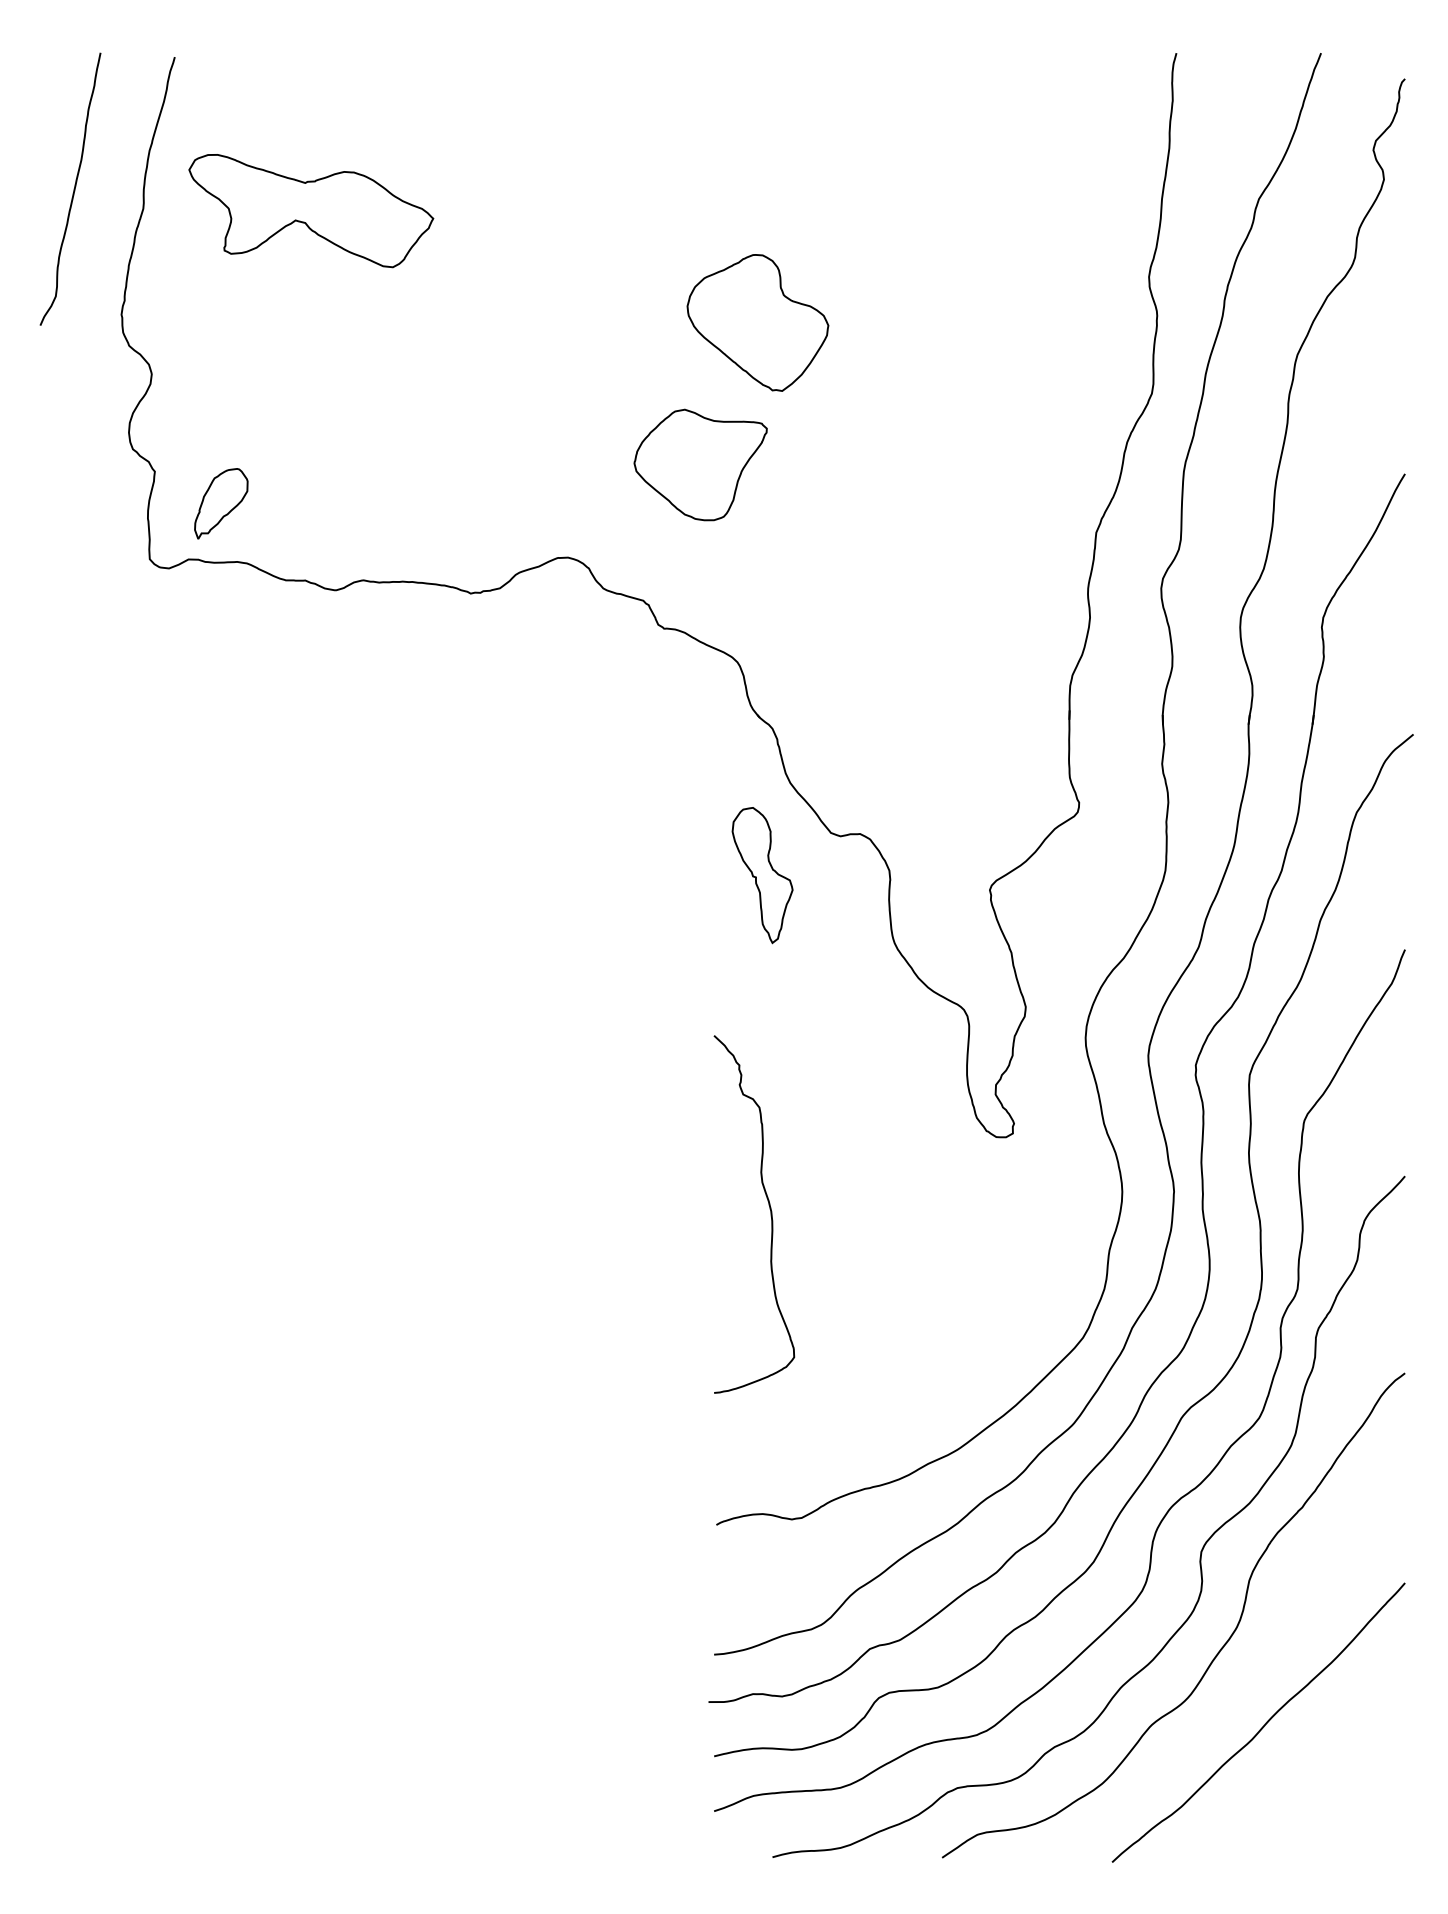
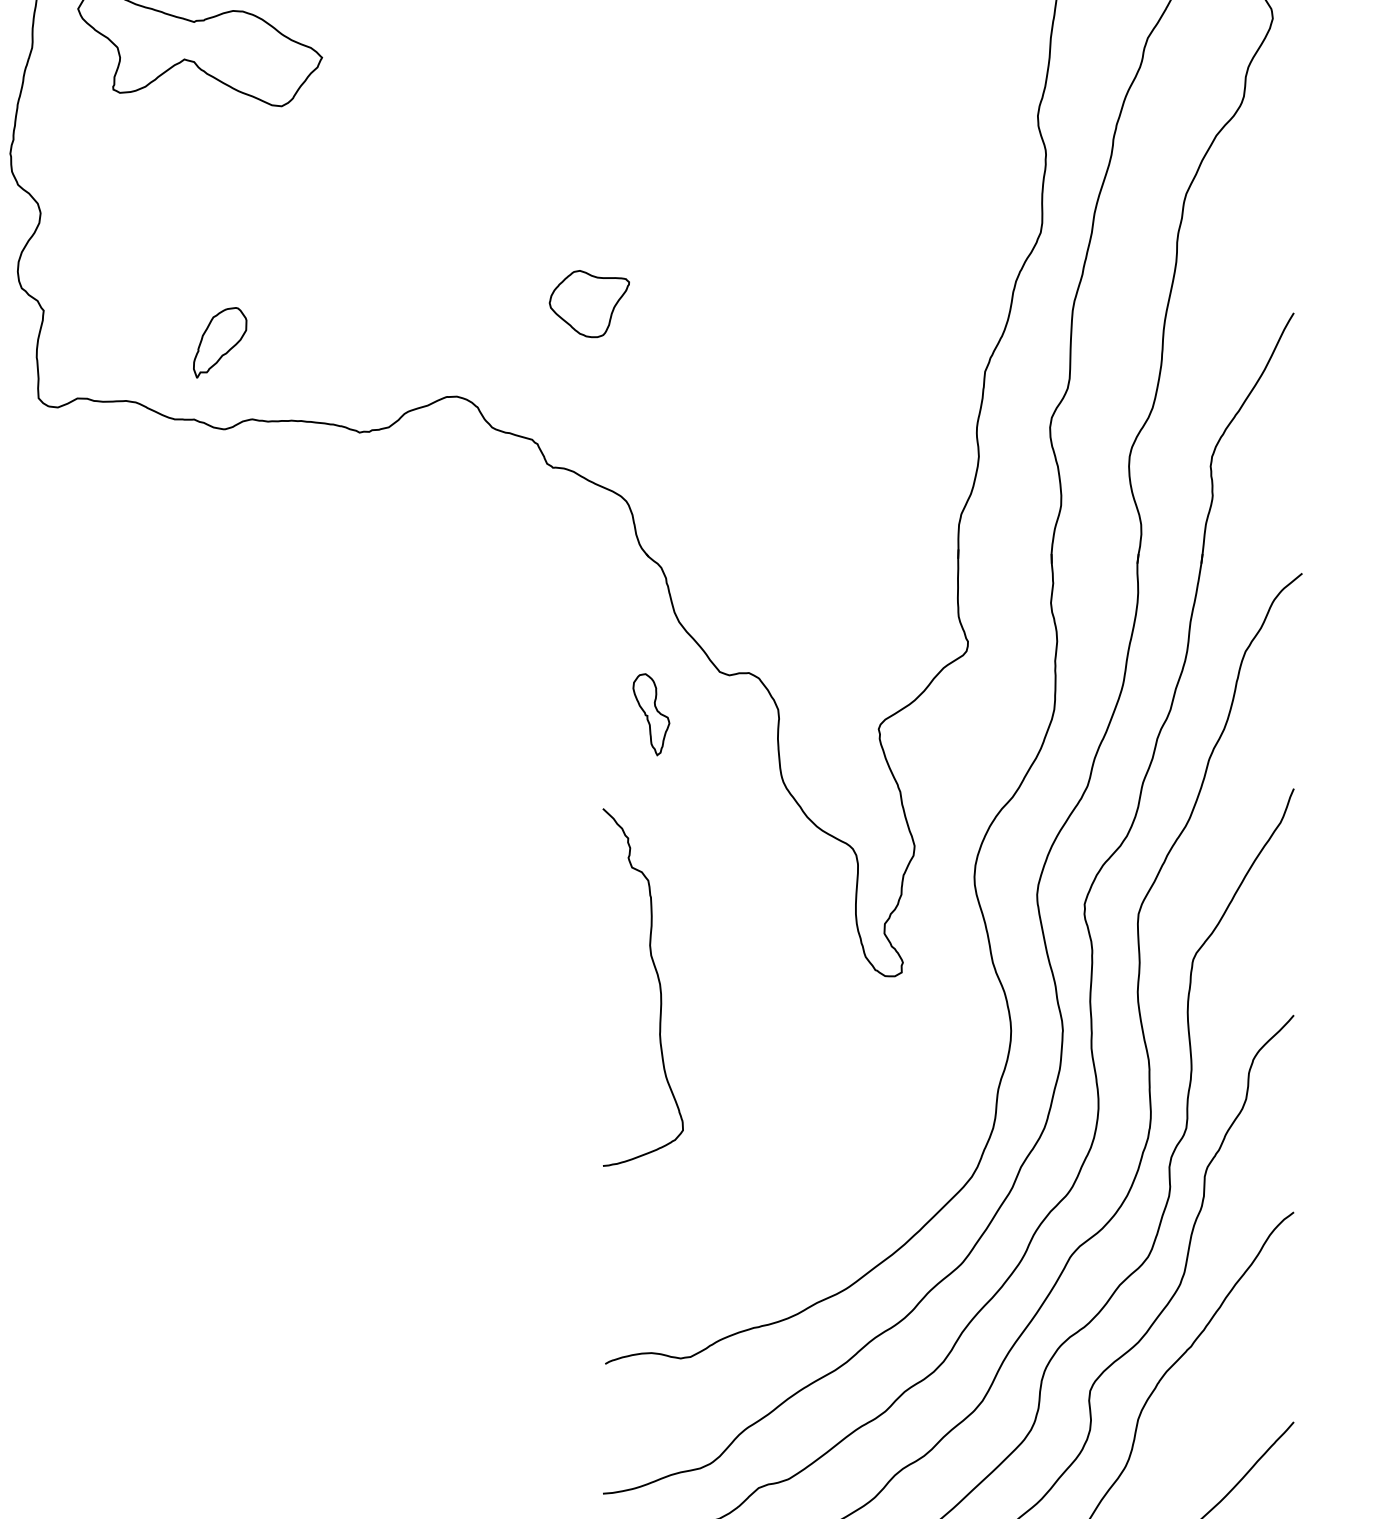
part: (757, 322) -> (646, 161), removed
part: (700, 464) -> (589, 303), size x0.6
part: (221, 503) -> (220, 342), moved
part: (762, 875) -> (651, 714), size x0.6
curve: (769, 1209) -> (658, 982), moved

